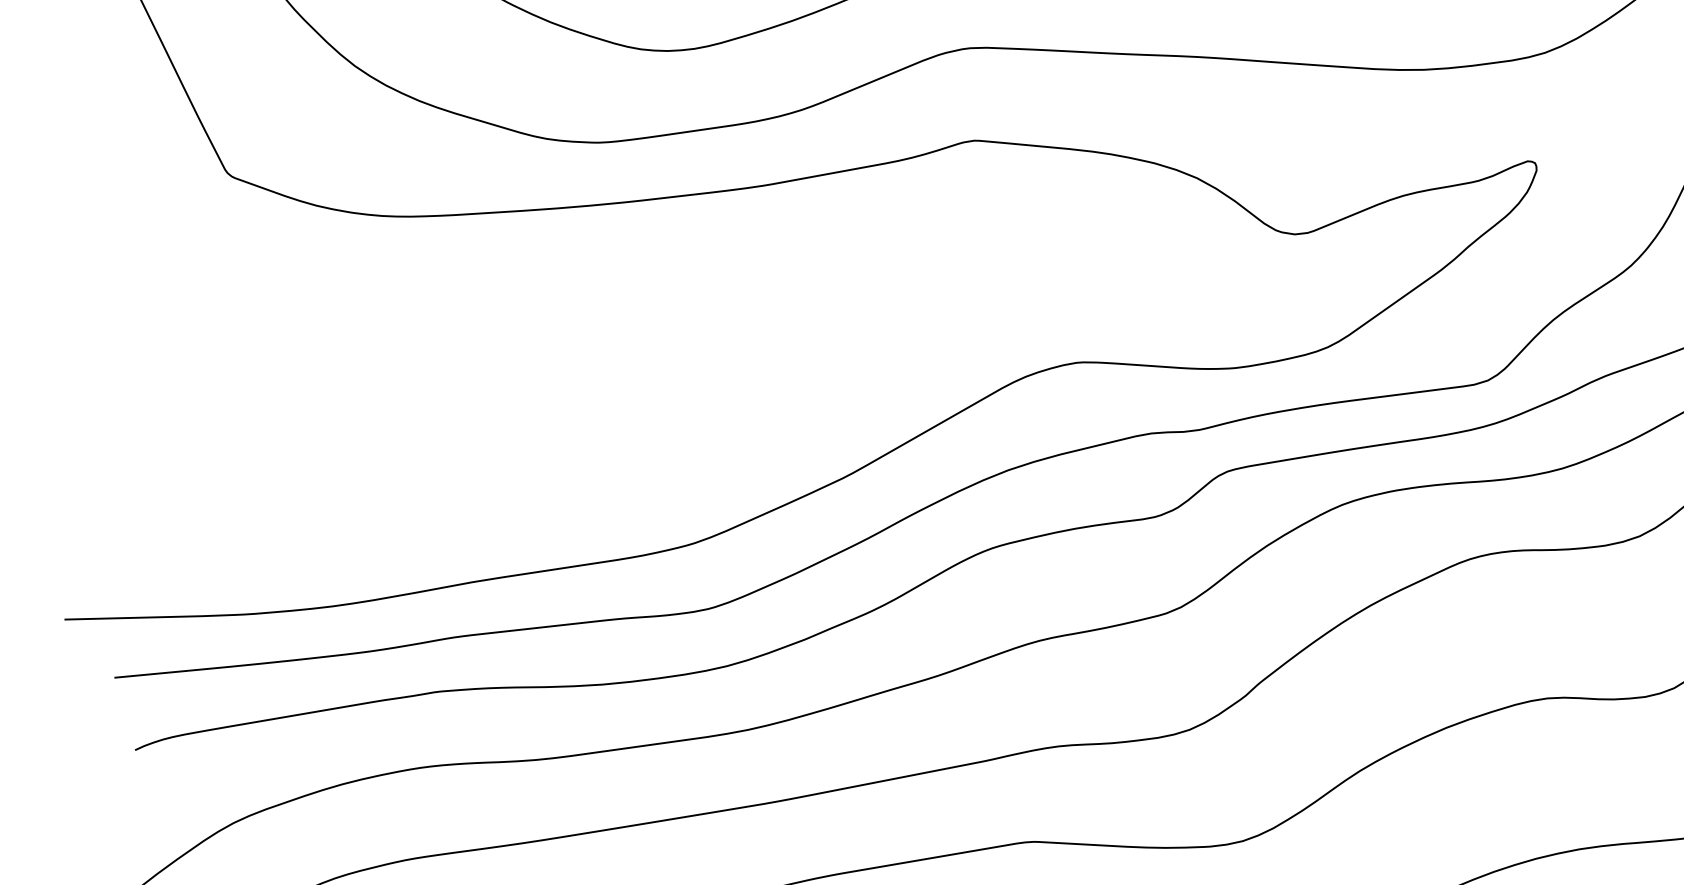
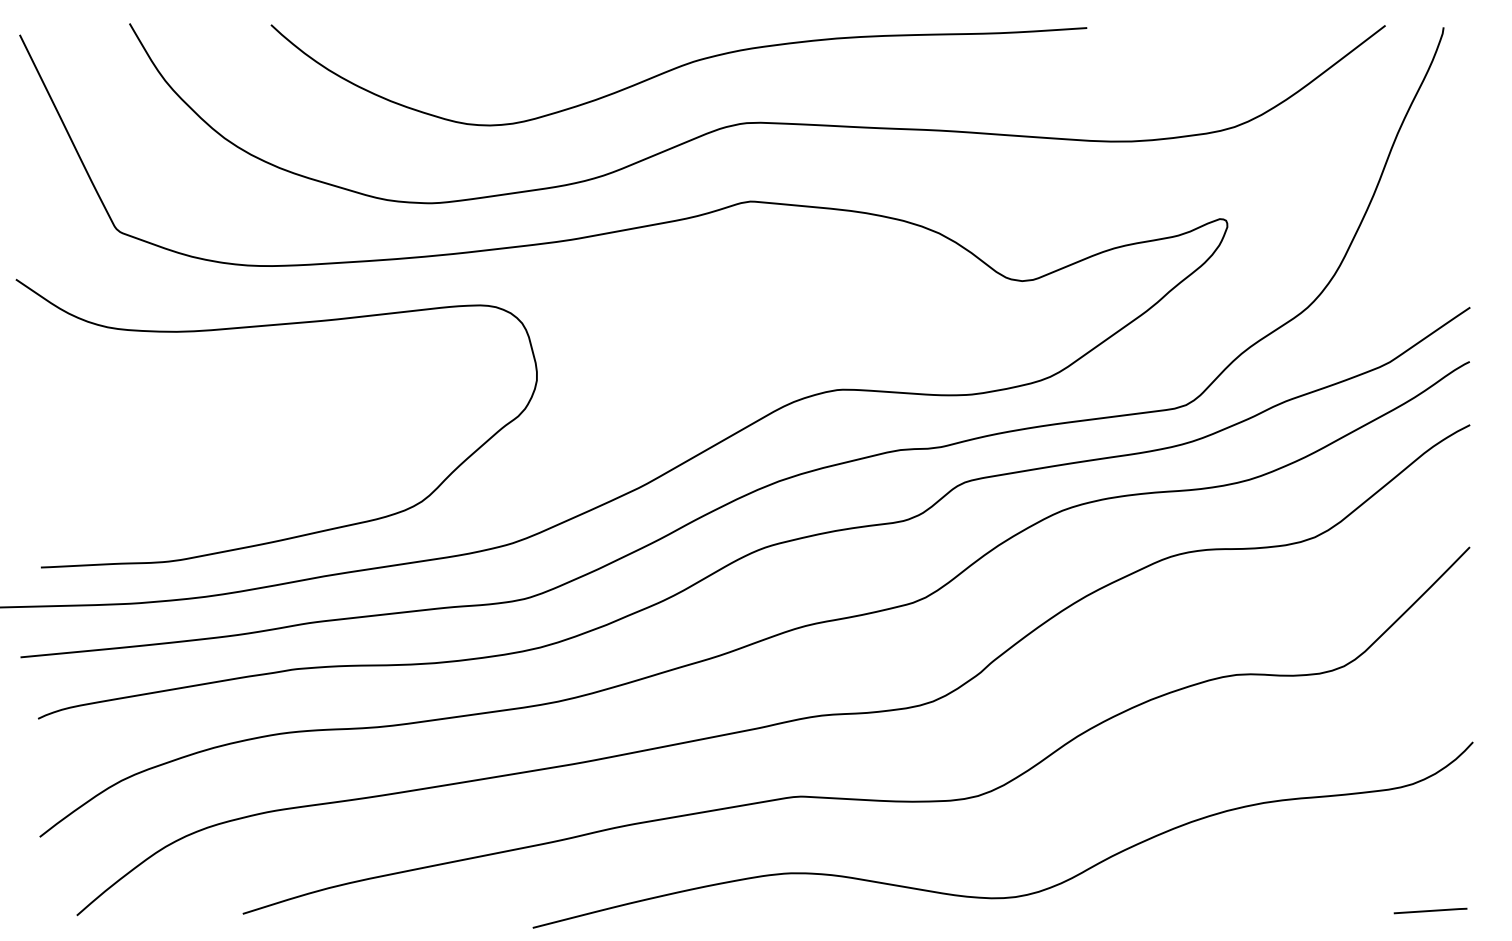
curve: (410, 287) -> (271, 326), added

